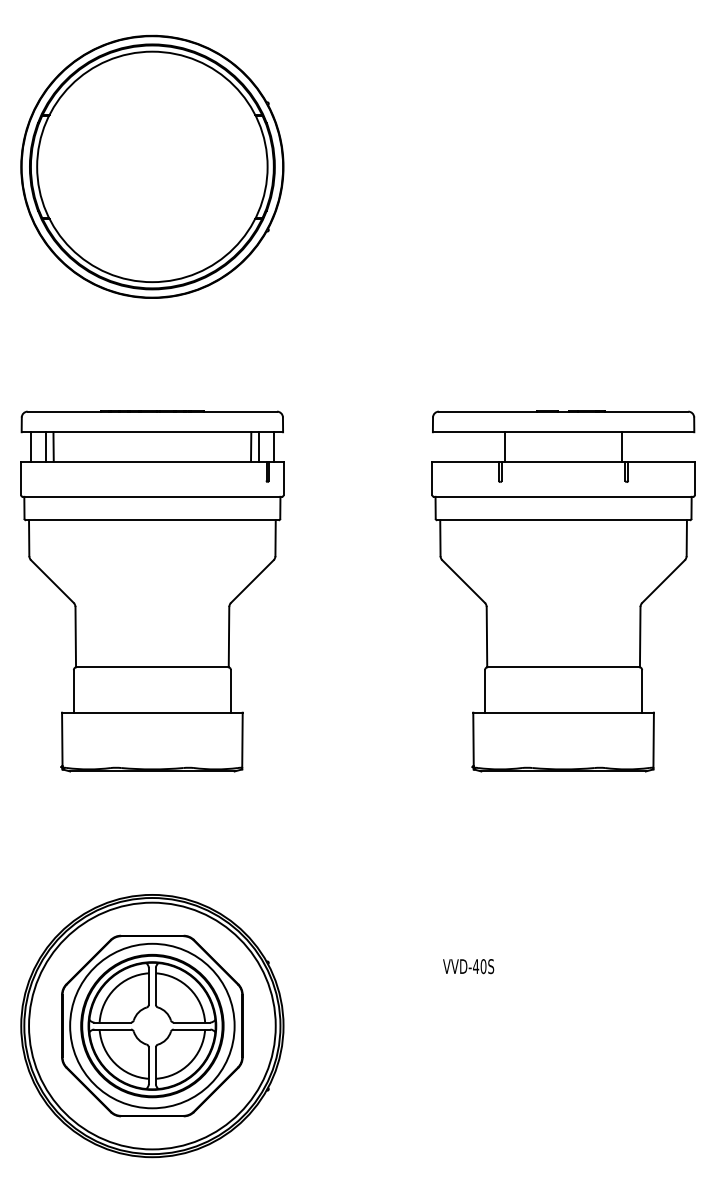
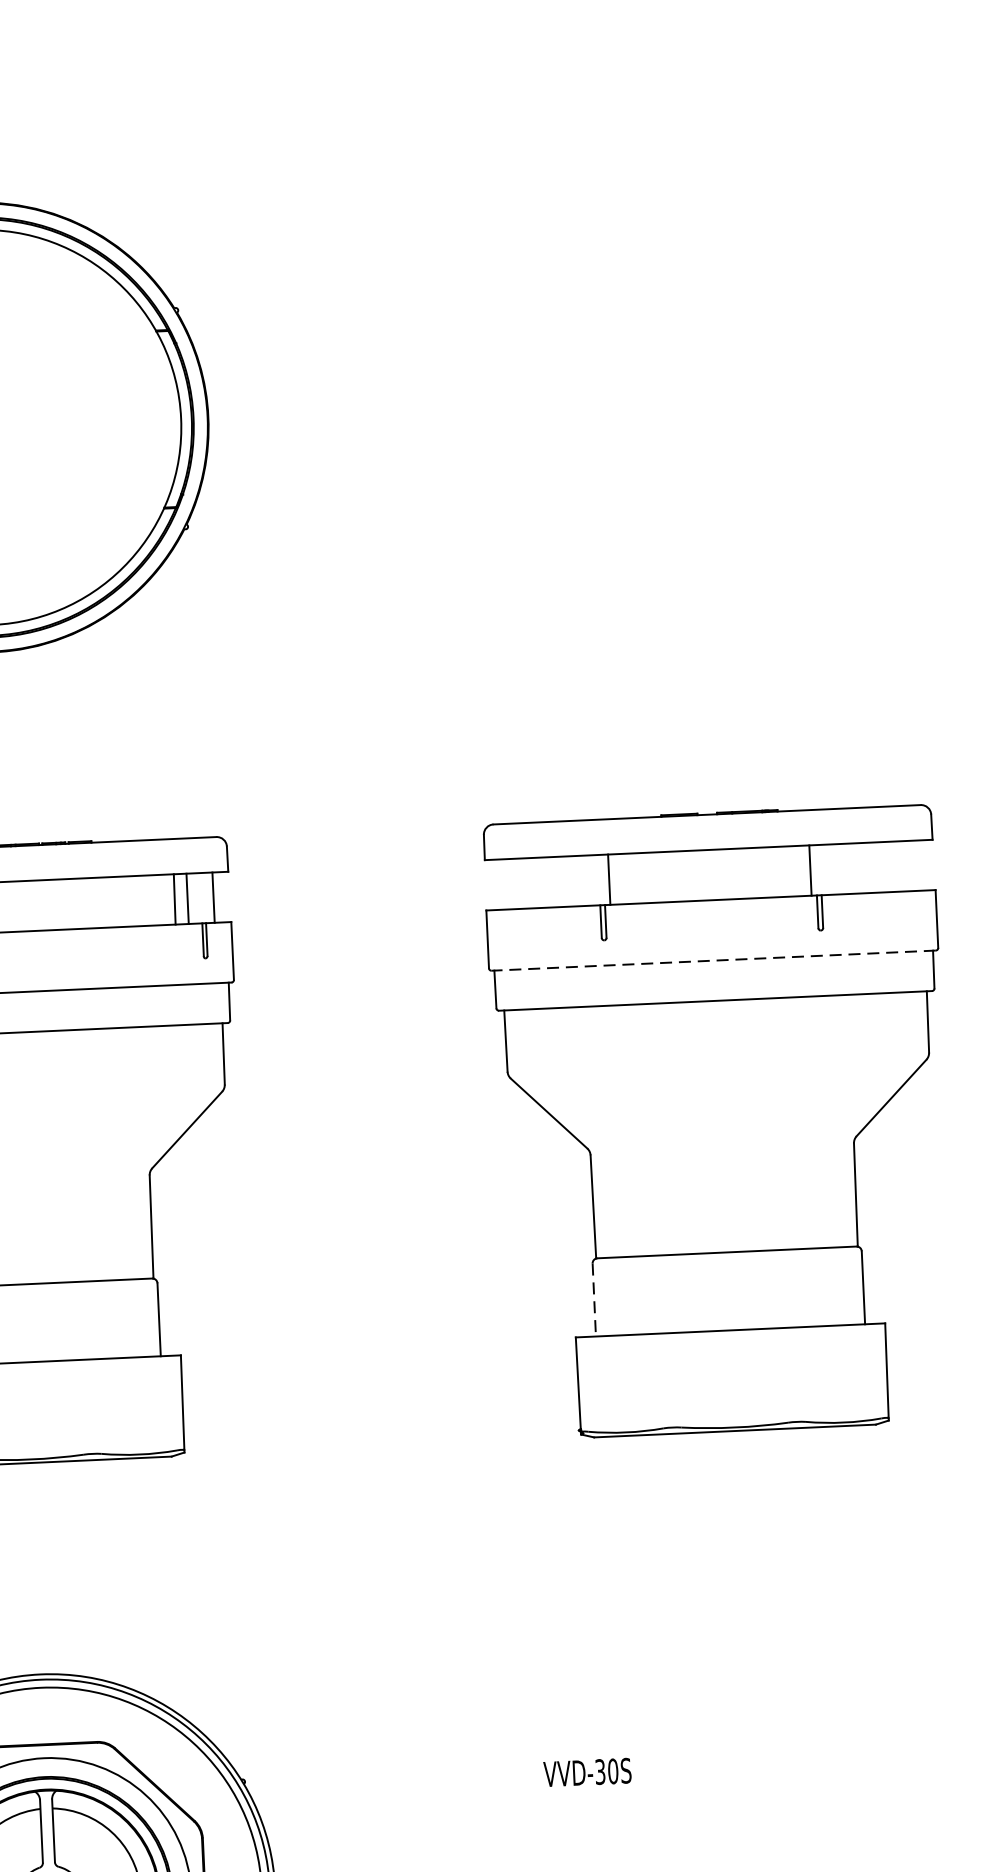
line: (563, 496) -> (713, 960), solid -> dashed
line: (485, 691) -> (595, 1300), solid -> dashed
text: (476, 966) -> (601, 1771), VVD-40S -> VVD-30S

